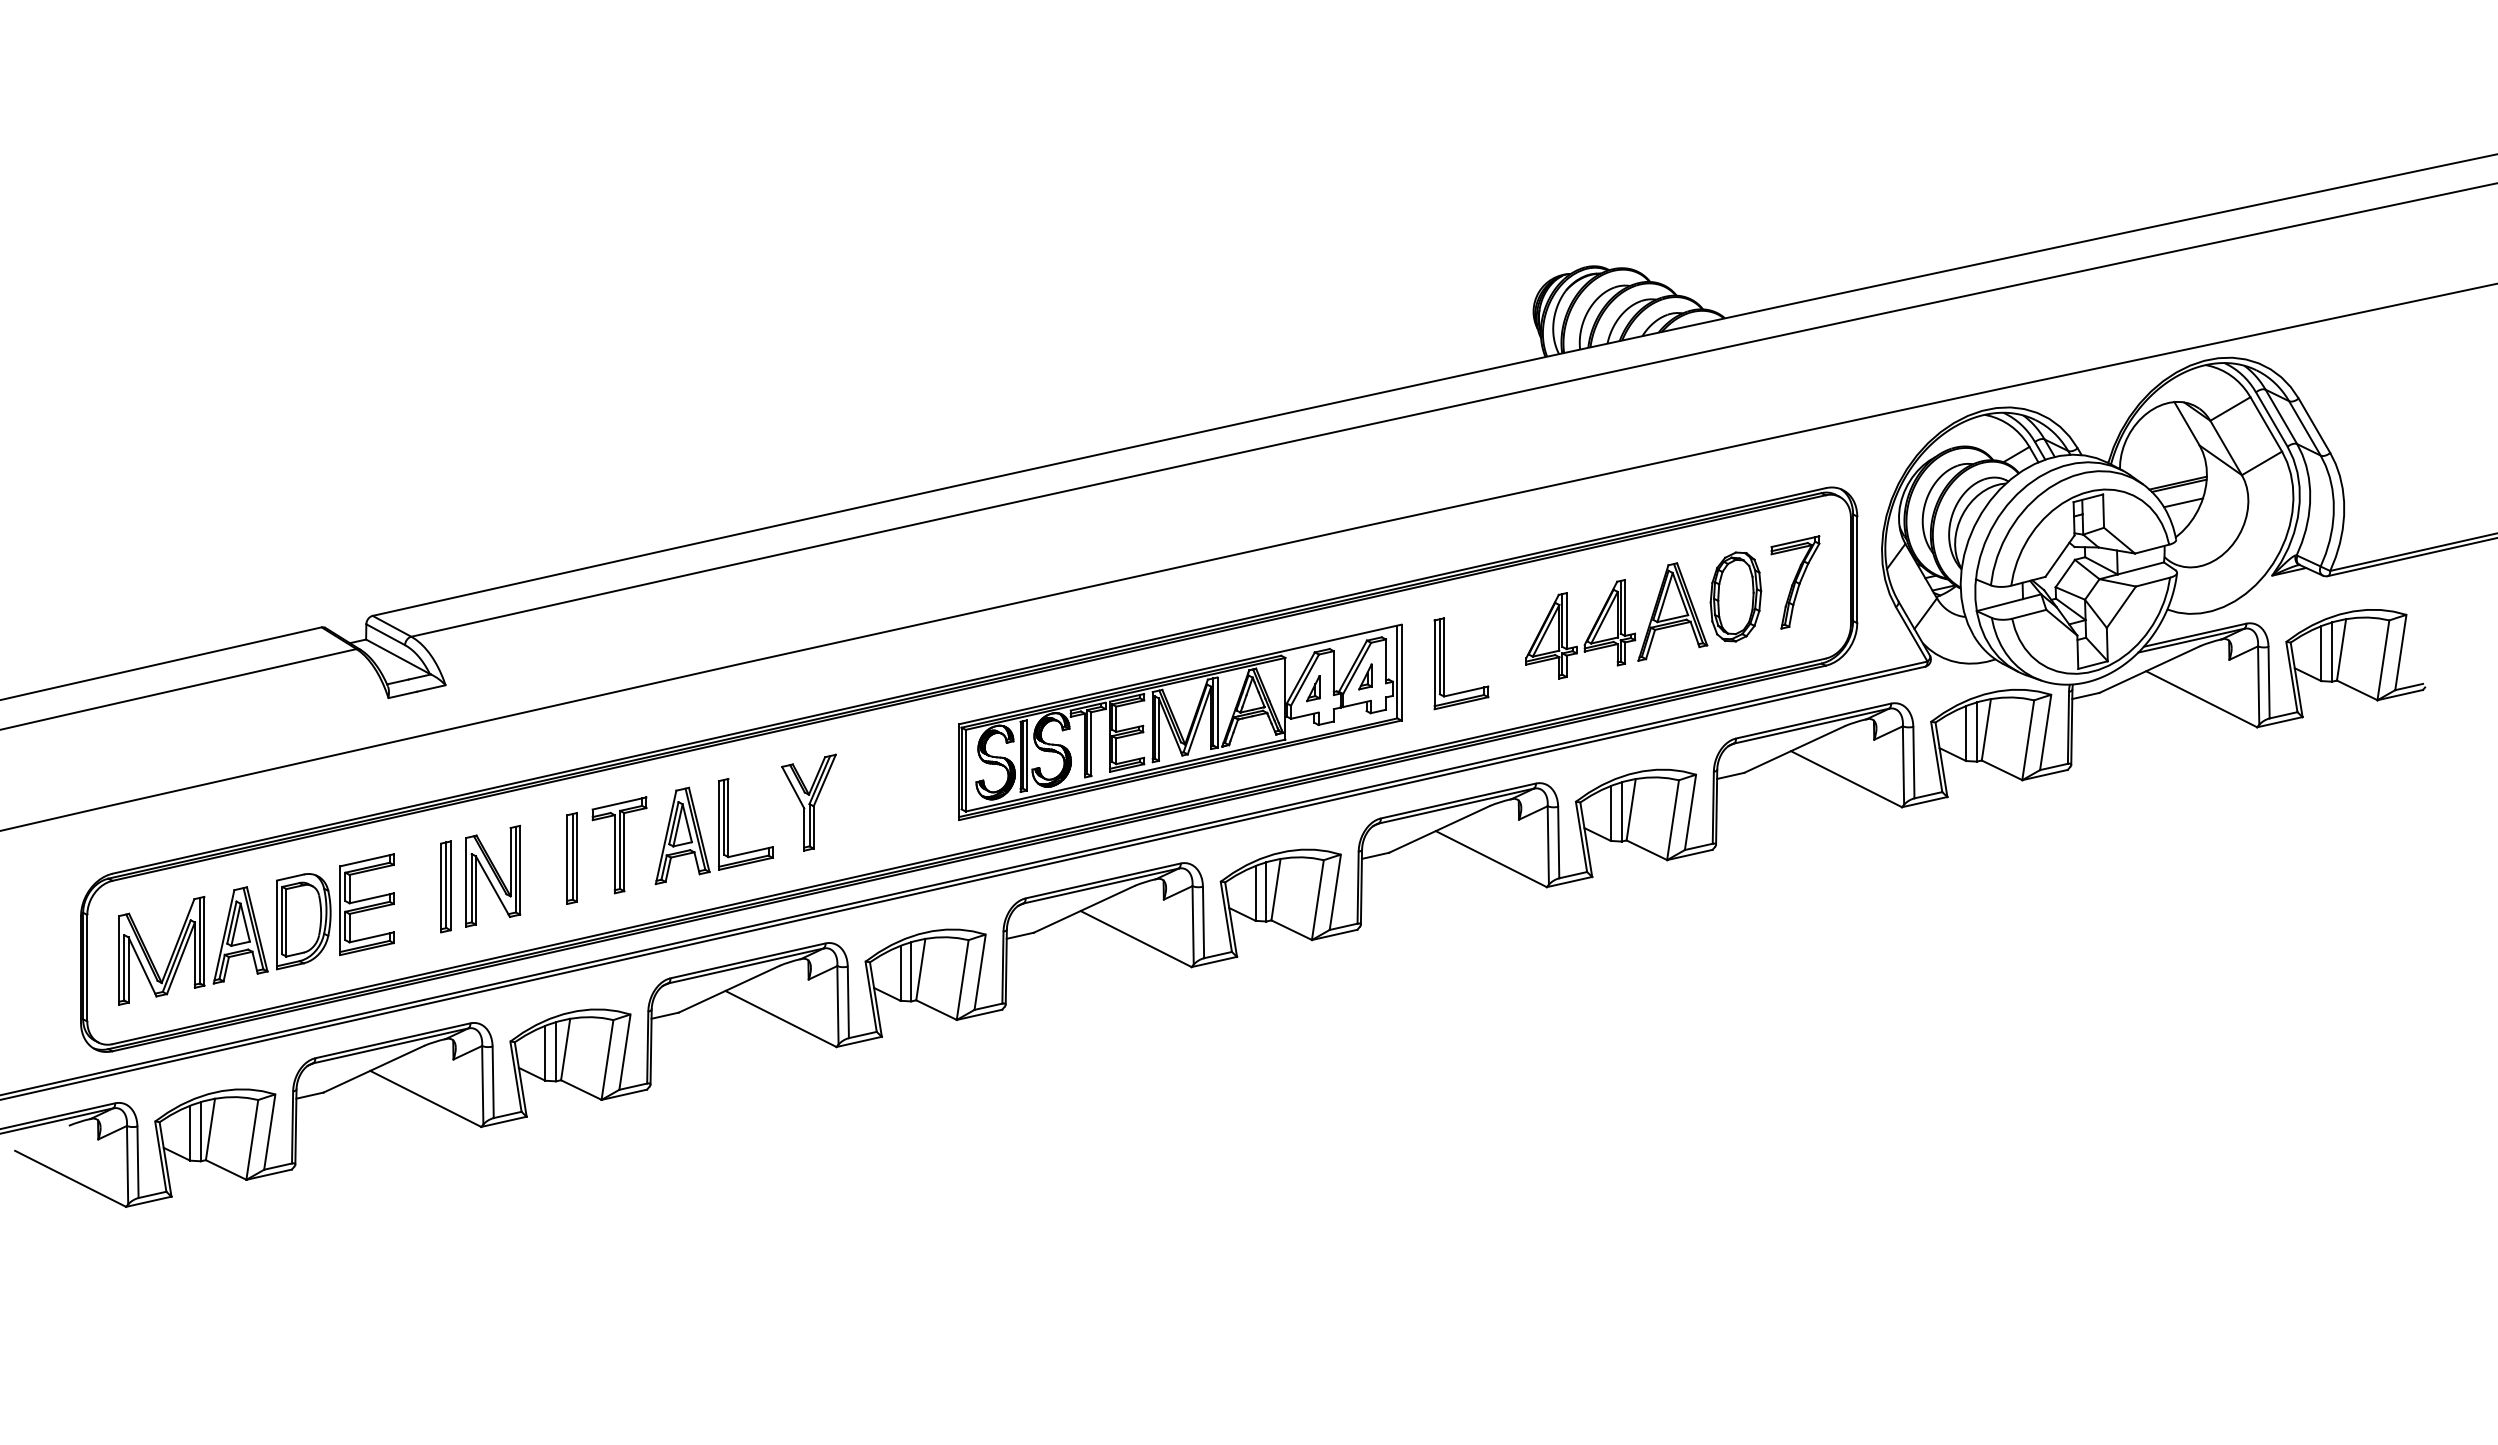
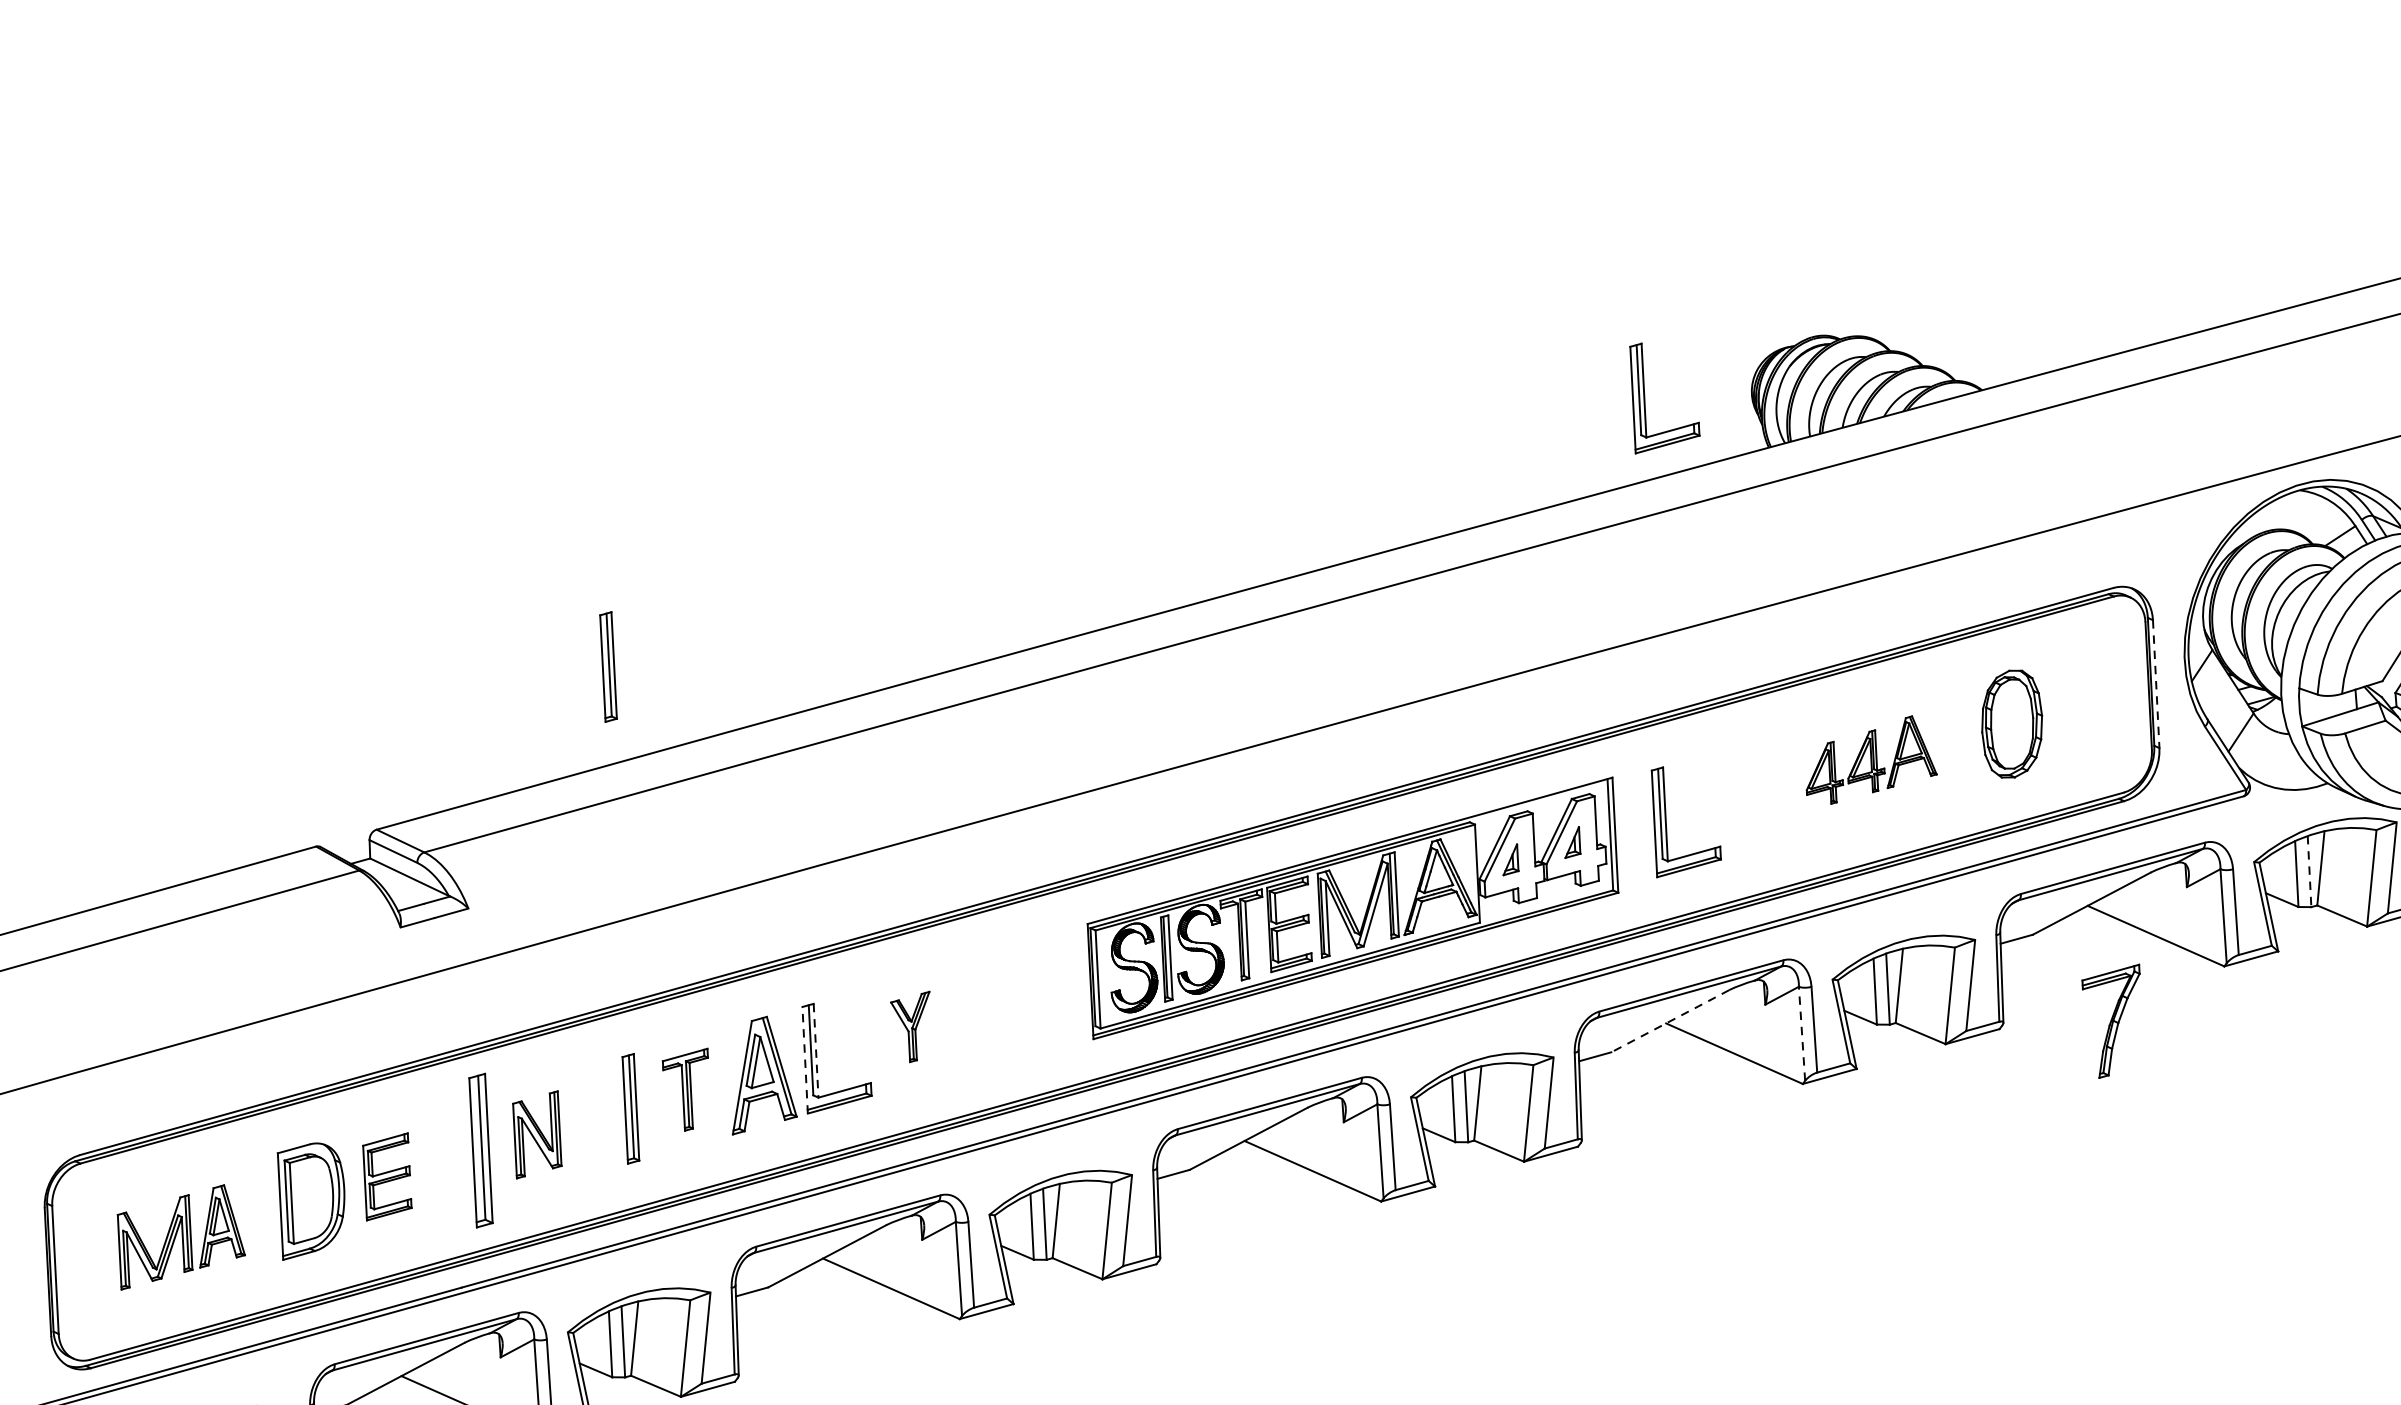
part: (1444, 310) -> (1644, 397), added
part: (571, 490) -> (607, 667), added
line: (1857, 570) -> (2156, 684), solid -> dashed
part: (1795, 582) -> (2113, 1021), moved
part: (1616, 620) -> (1870, 759), size x0.6
line: (1976, 732) -> (2309, 872), solid -> dashed
part: (808, 802) -> (911, 1027), size x0.6
line: (728, 818) -> (816, 1051), solid -> dashed
line: (718, 825) -> (804, 1060), solid -> dashed
line: (1438, 829) -> (1669, 1021), solid -> dashed
line: (1548, 844) -> (1802, 1032), solid -> dashed
part: (619, 845) -> (686, 1090), size x0.7
part: (493, 875) -> (537, 1134), size x0.7
part: (445, 886) -> (480, 1150), size x1.4
part: (366, 904) -> (386, 1176), size x0.7
part: (193, 945) -> (181, 1236), size x0.7

